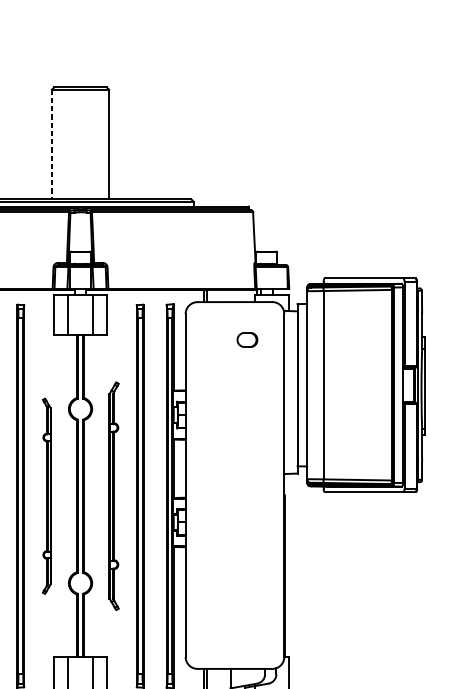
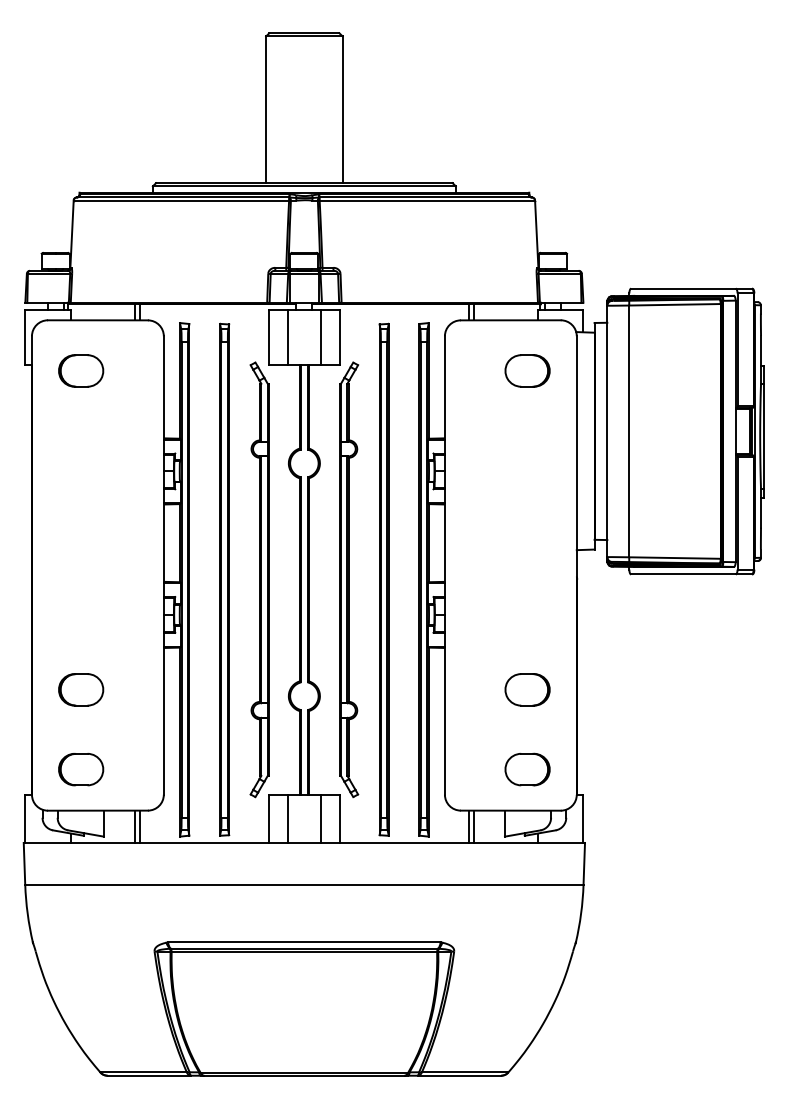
line: (52, 145) -> (266, 110), dashed -> solid
part: (247, 339) -> (527, 370), size x1.67
part: (46, 495) -> (259, 579), size x1.67
part: (114, 495) -> (349, 579), size x1.43
part: (247, 578) -> (527, 689), added
part: (247, 638) -> (527, 769), added

